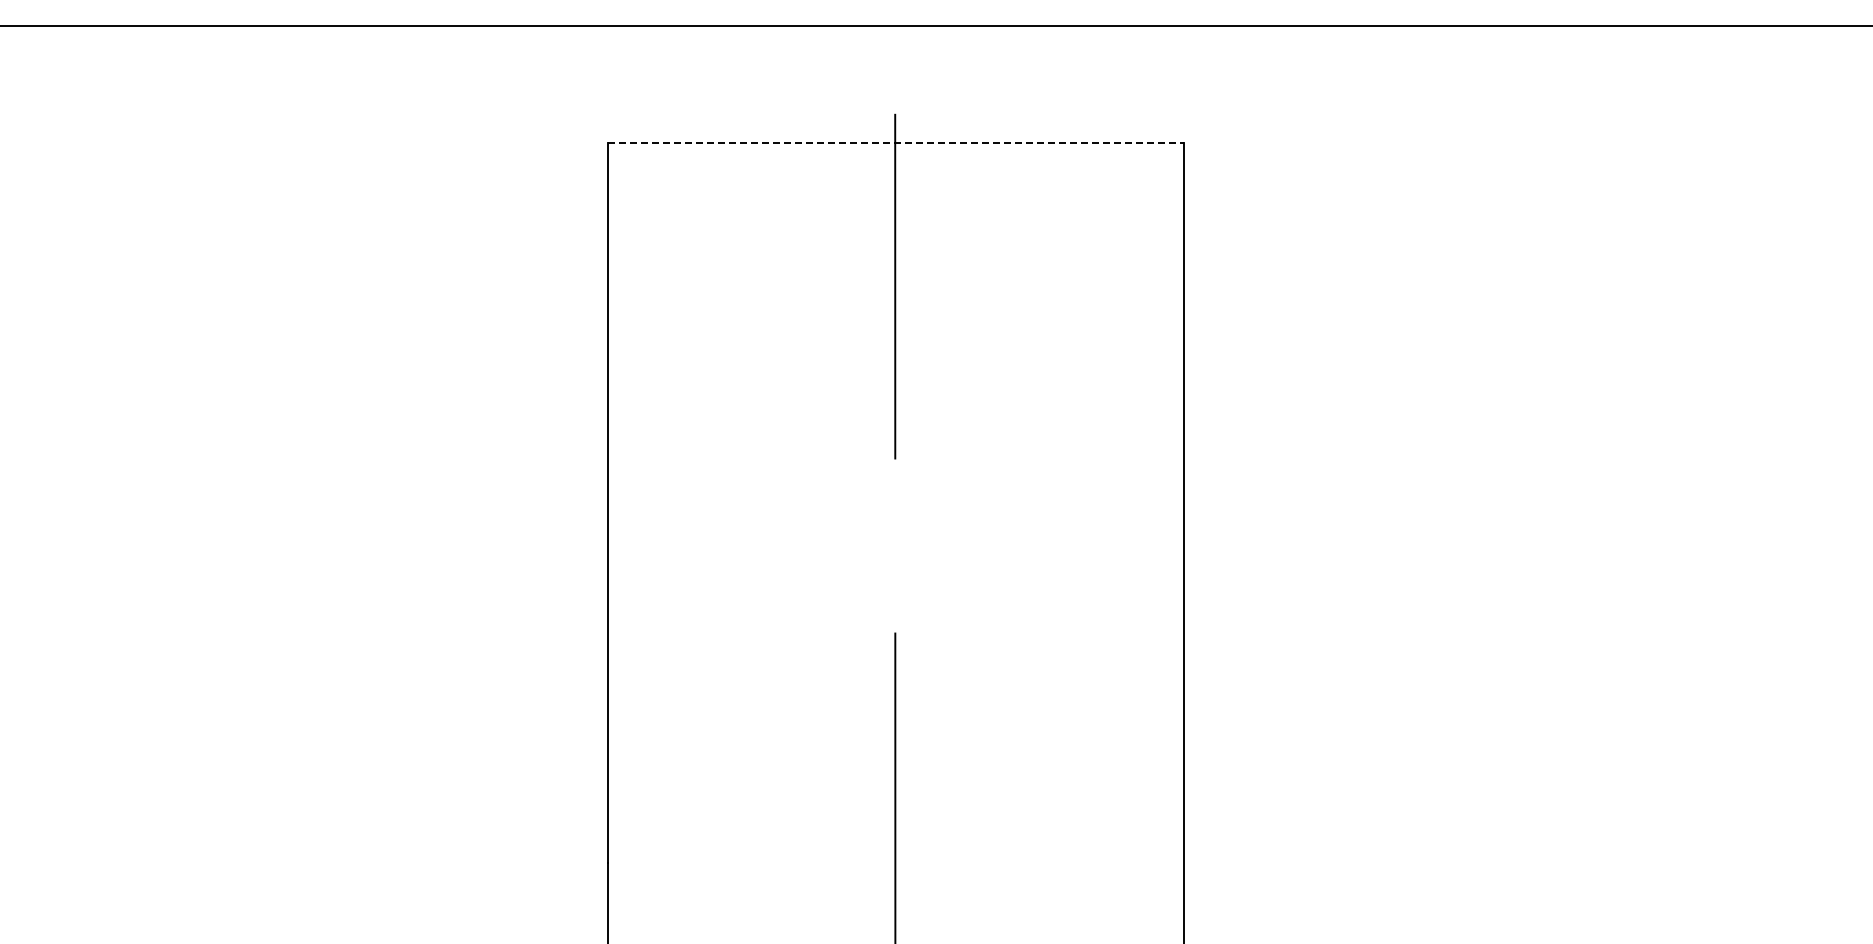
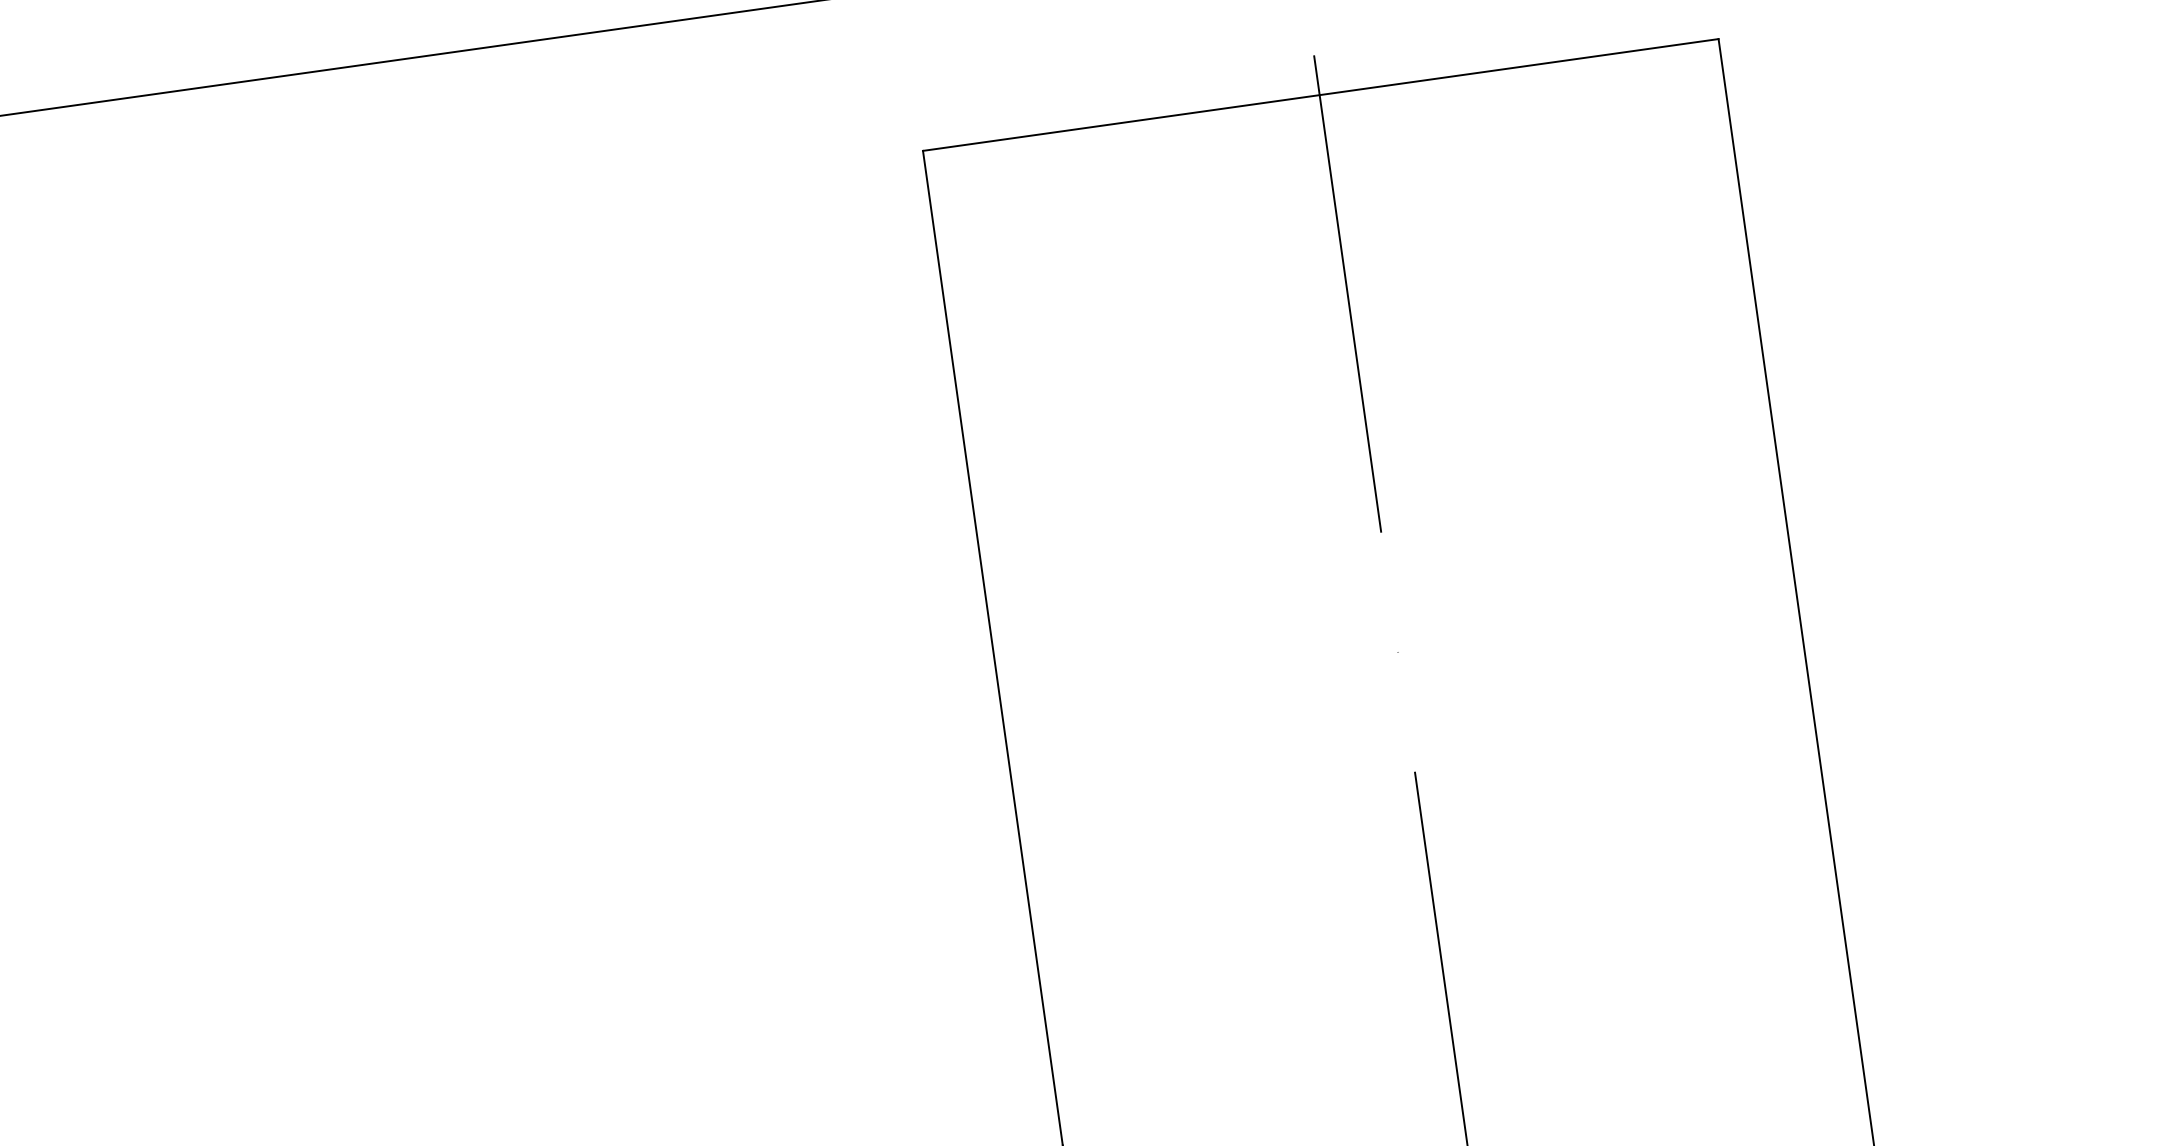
line: (896, 142) -> (1321, 94), dashed -> solid

